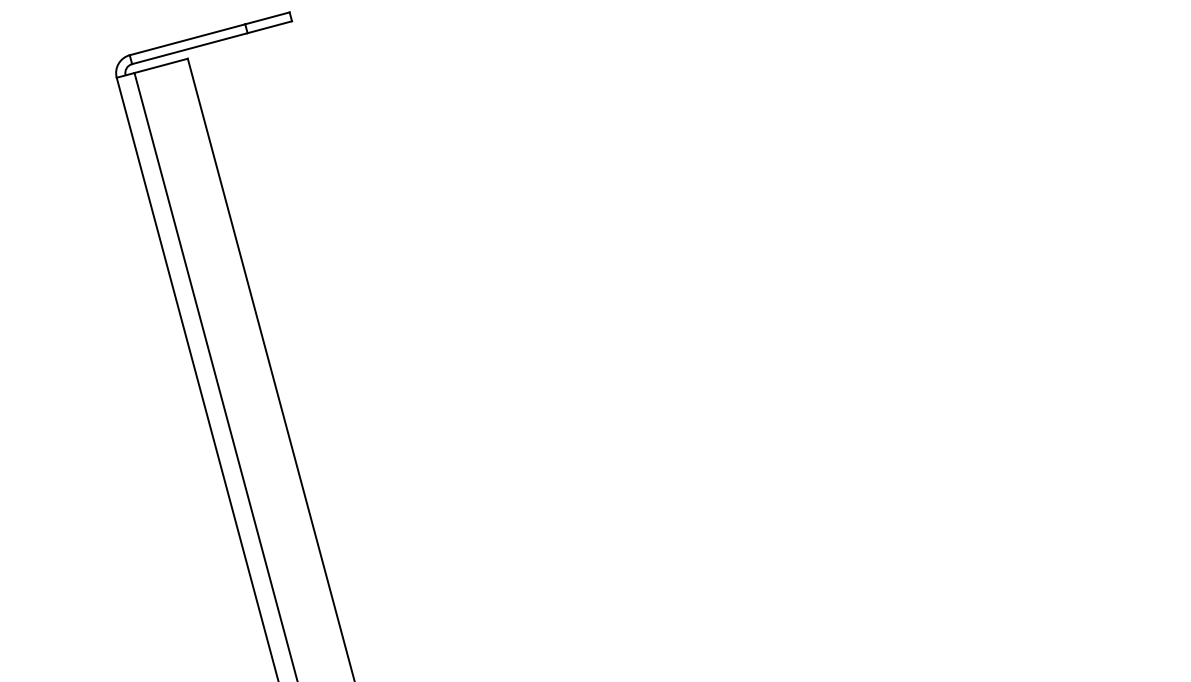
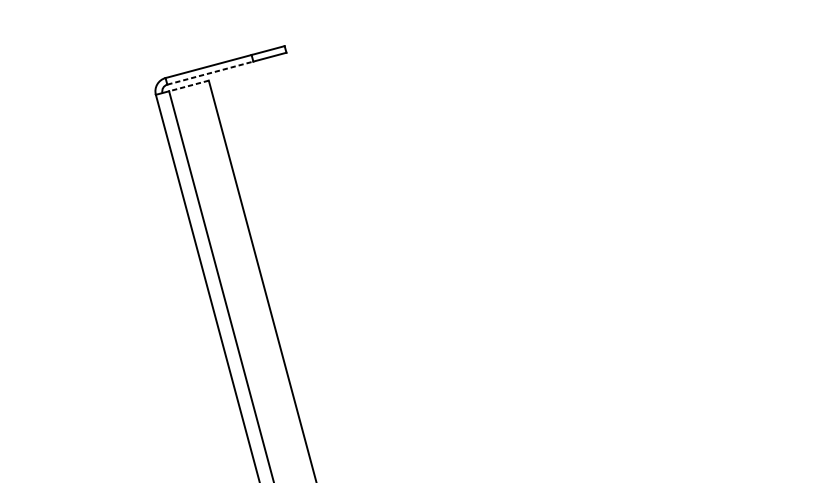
line: (189, 48) -> (210, 73), solid -> dashed
line: (161, 65) -> (189, 85), solid -> dashed

